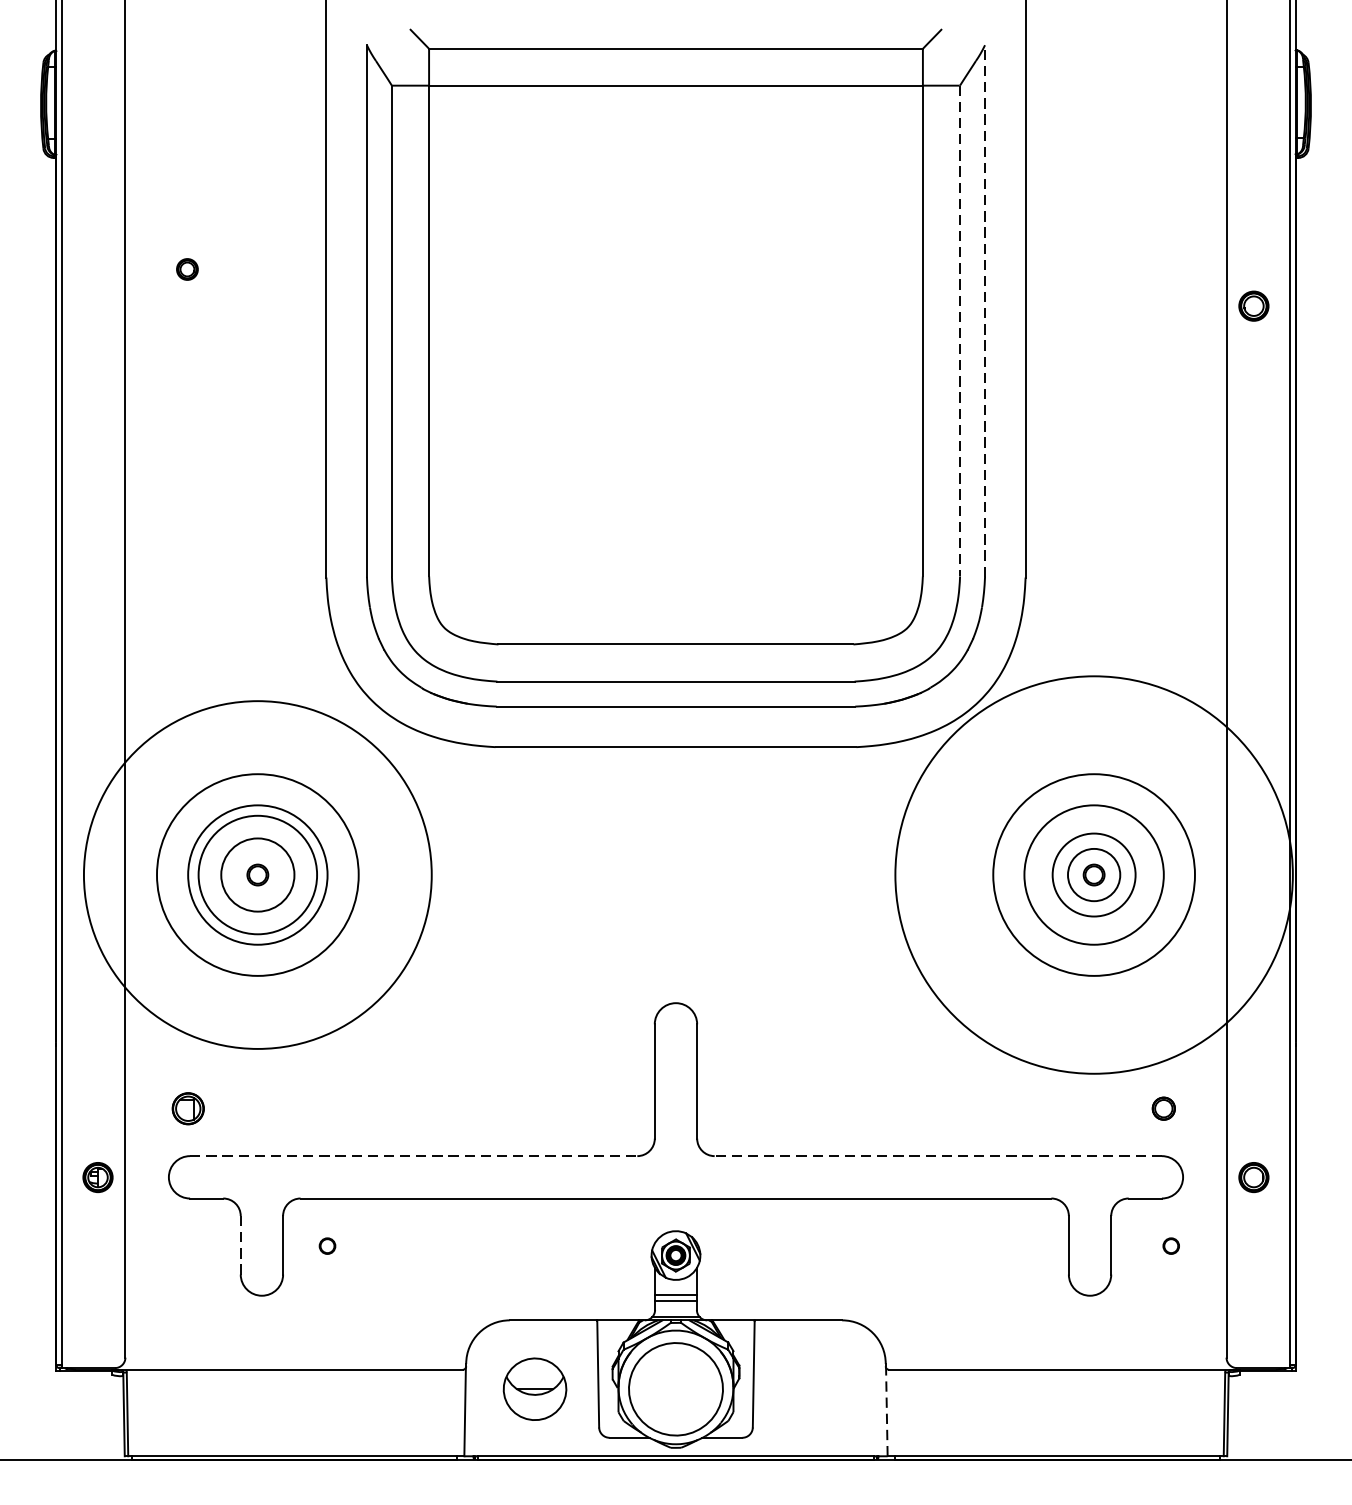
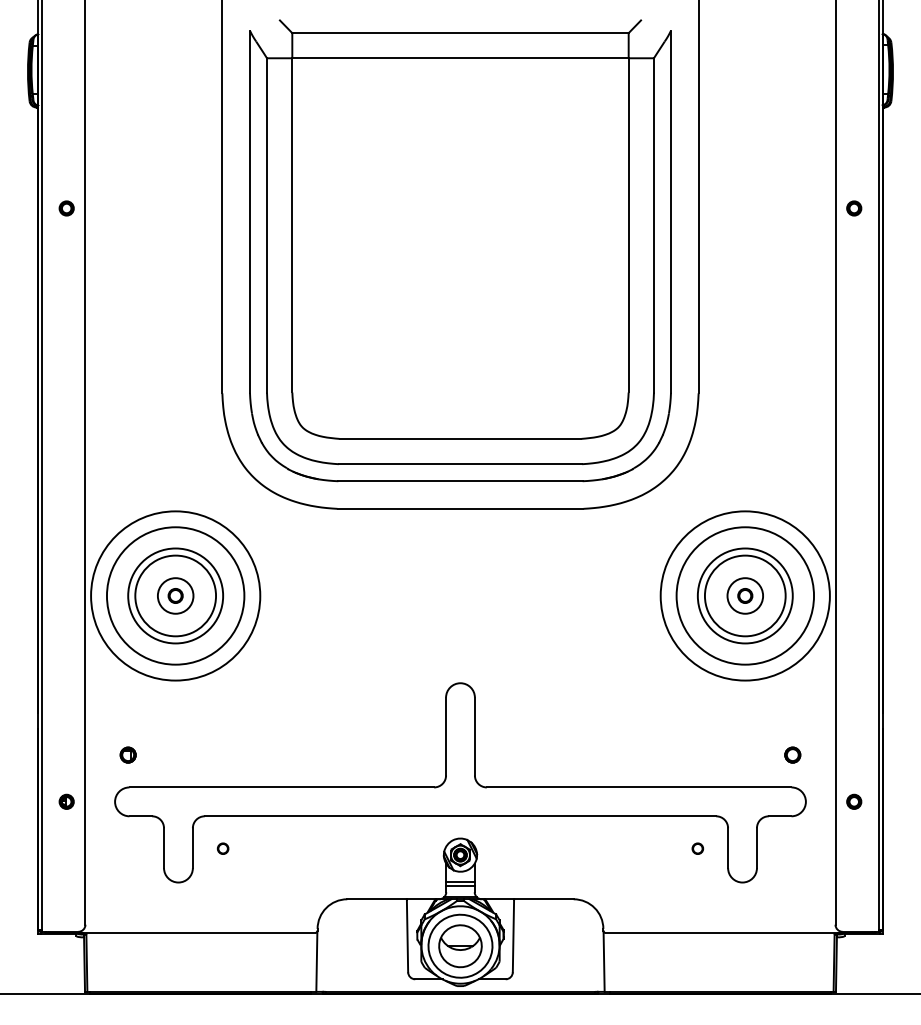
part: (187, 269) -> (66, 208), moved
part: (1254, 306) -> (854, 208), size x0.71
line: (985, 310) -> (671, 211), dashed -> solid
line: (959, 331) -> (653, 225), dashed -> solid
circle: (257, 874) -> (175, 595), size x0.71
circle: (257, 874) -> (175, 595), size x0.71
circle: (1092, 874) -> (744, 595), size x0.62
circle: (1092, 874) -> (744, 595), size x1.43
part: (187, 1107) -> (127, 754), size x0.71
line: (414, 1156) -> (282, 787), dashed -> solid
line: (937, 1156) -> (638, 787), dashed -> solid
part: (97, 1176) -> (66, 801), size x0.71
part: (1254, 1176) -> (854, 801), size x0.71
line: (241, 1245) -> (164, 848), dashed -> solid
part: (1170, 1245) -> (697, 848), moved
part: (535, 1389) -> (460, 946), moved
line: (887, 1411) -> (604, 961), dashed -> solid

